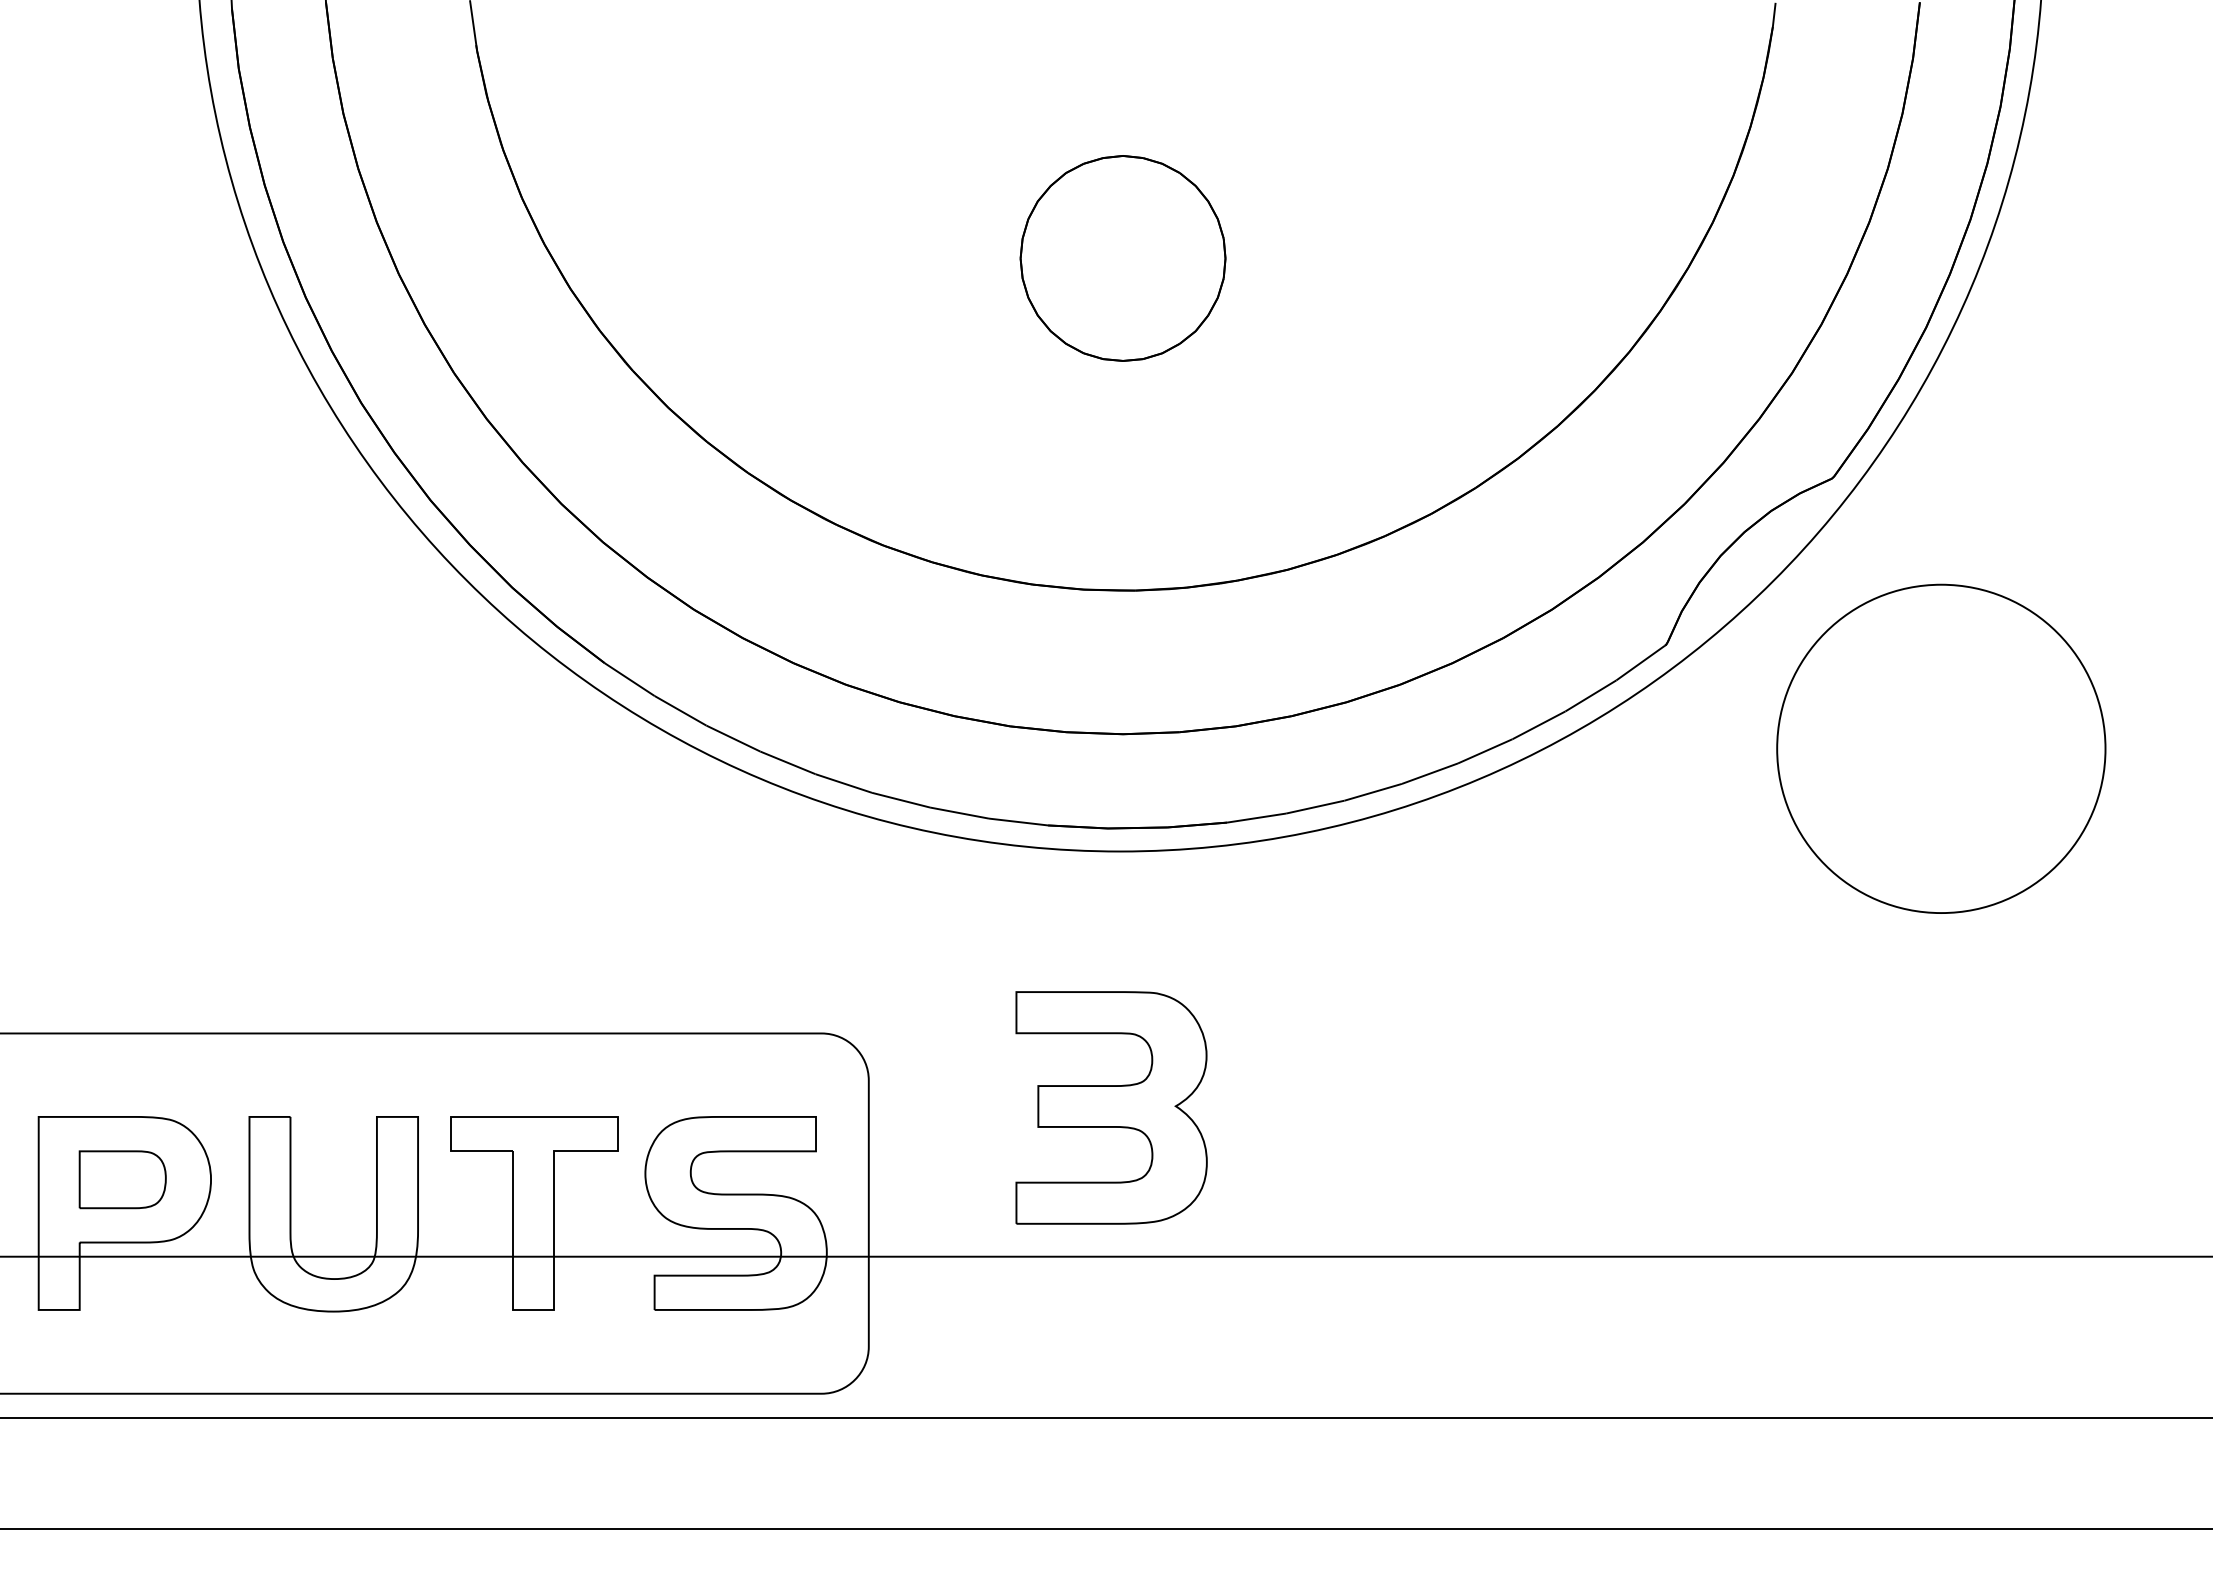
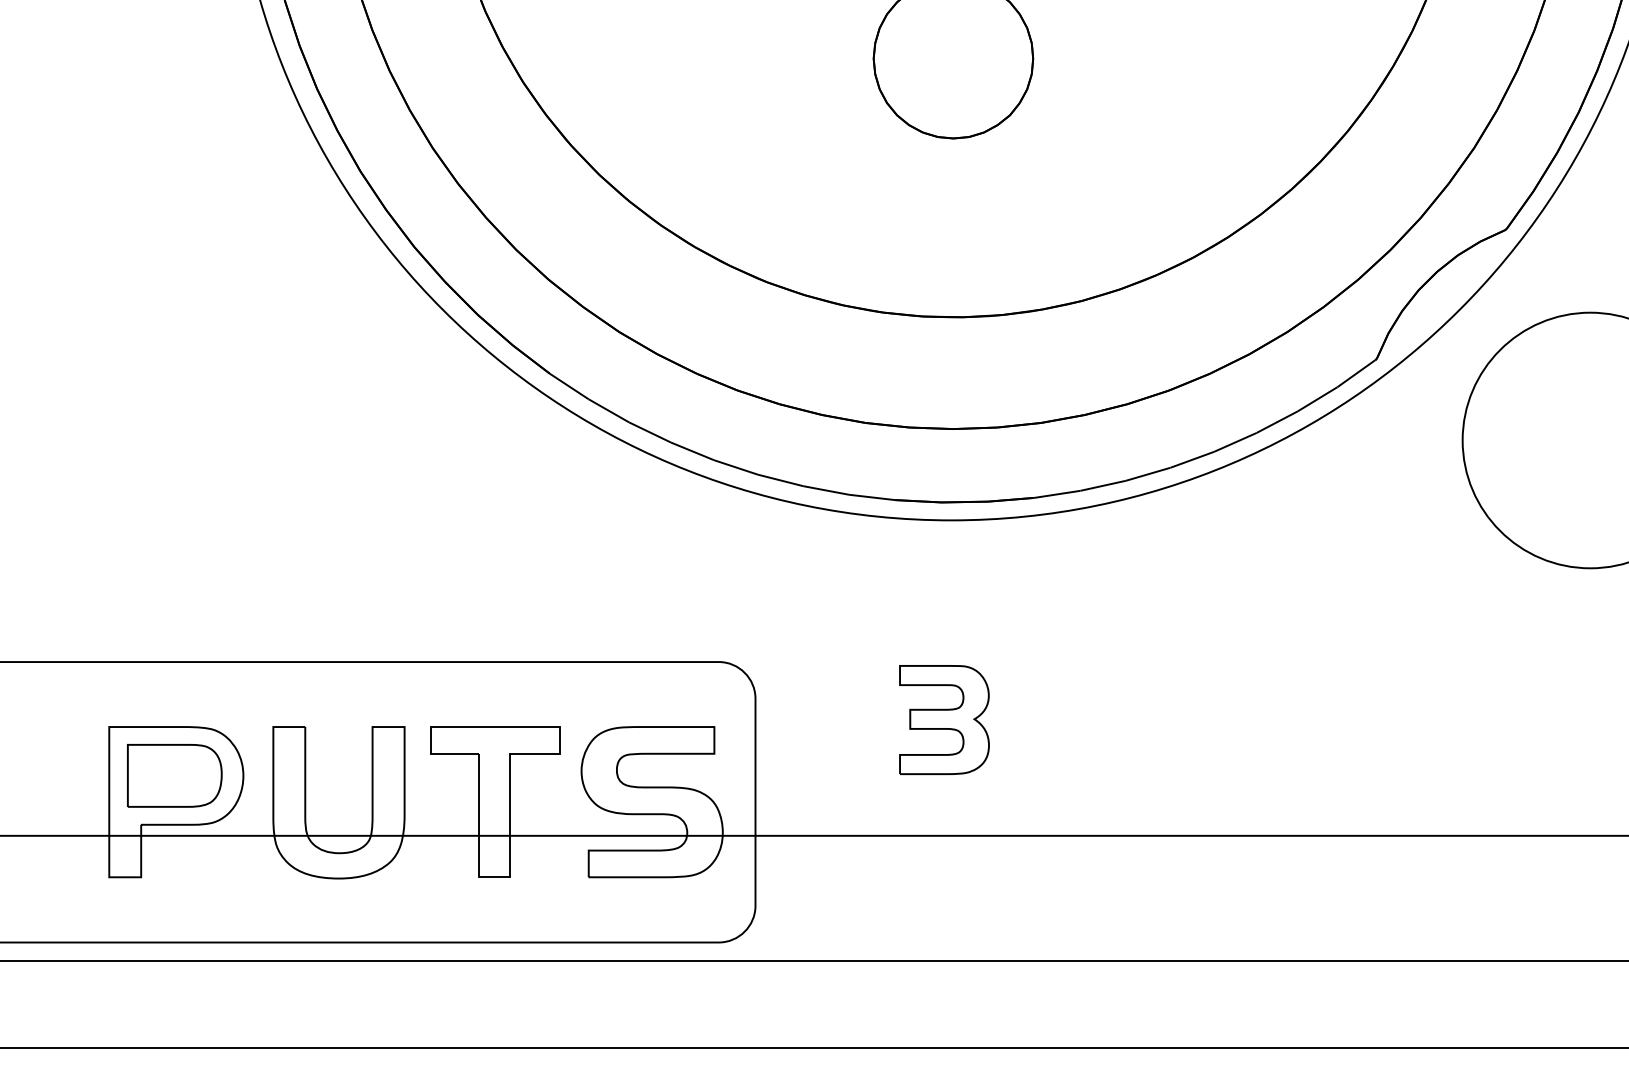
part: (1111, 1107) -> (944, 719), size x0.6
part: (122, 1179) -> (174, 775), size x1.4

